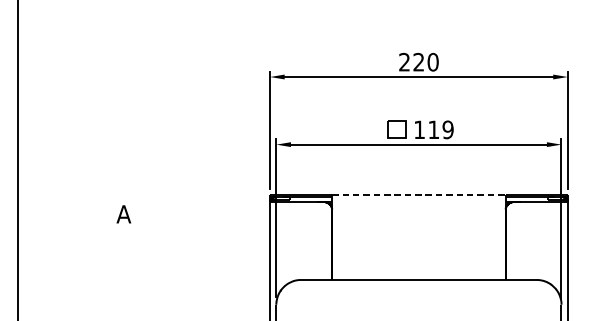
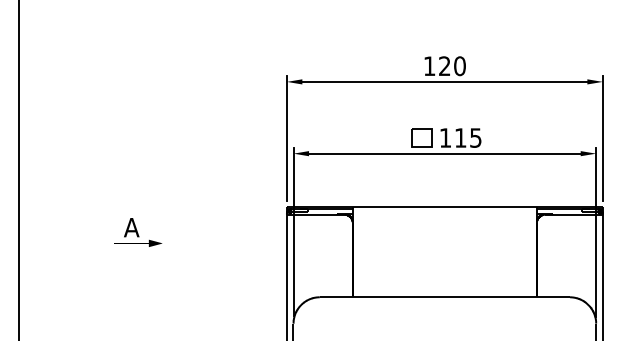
text: (404, 61) -> (429, 65), 220 -> 120
text: (447, 129) -> (475, 137), 119 -> 115
line: (419, 194) -> (445, 206), dashed -> solid
part: (130, 218) -> (138, 232), added

